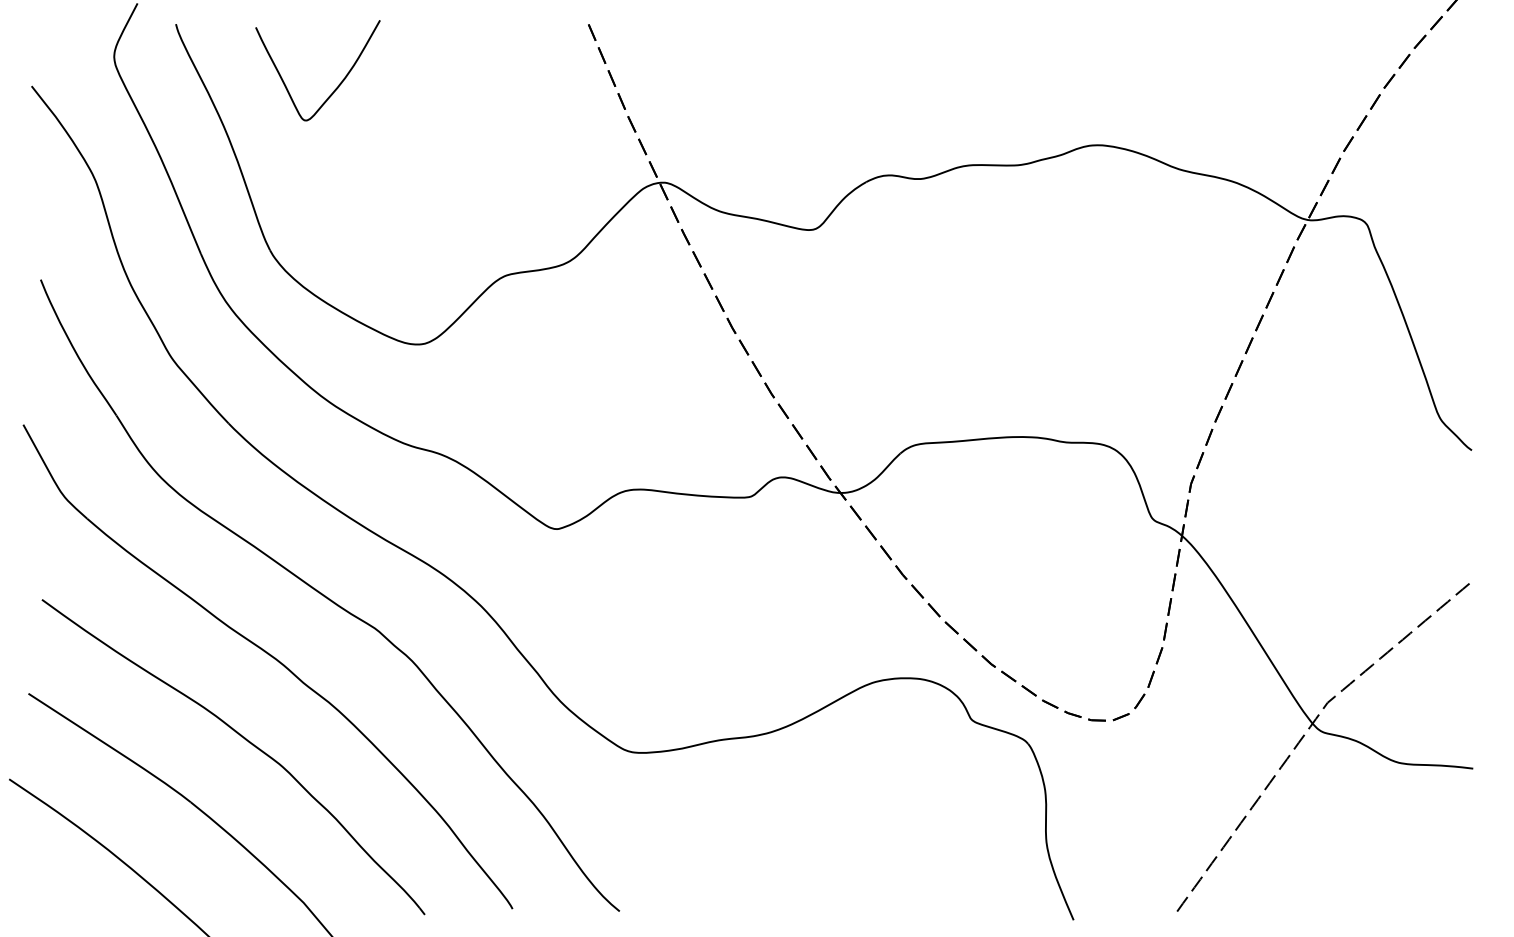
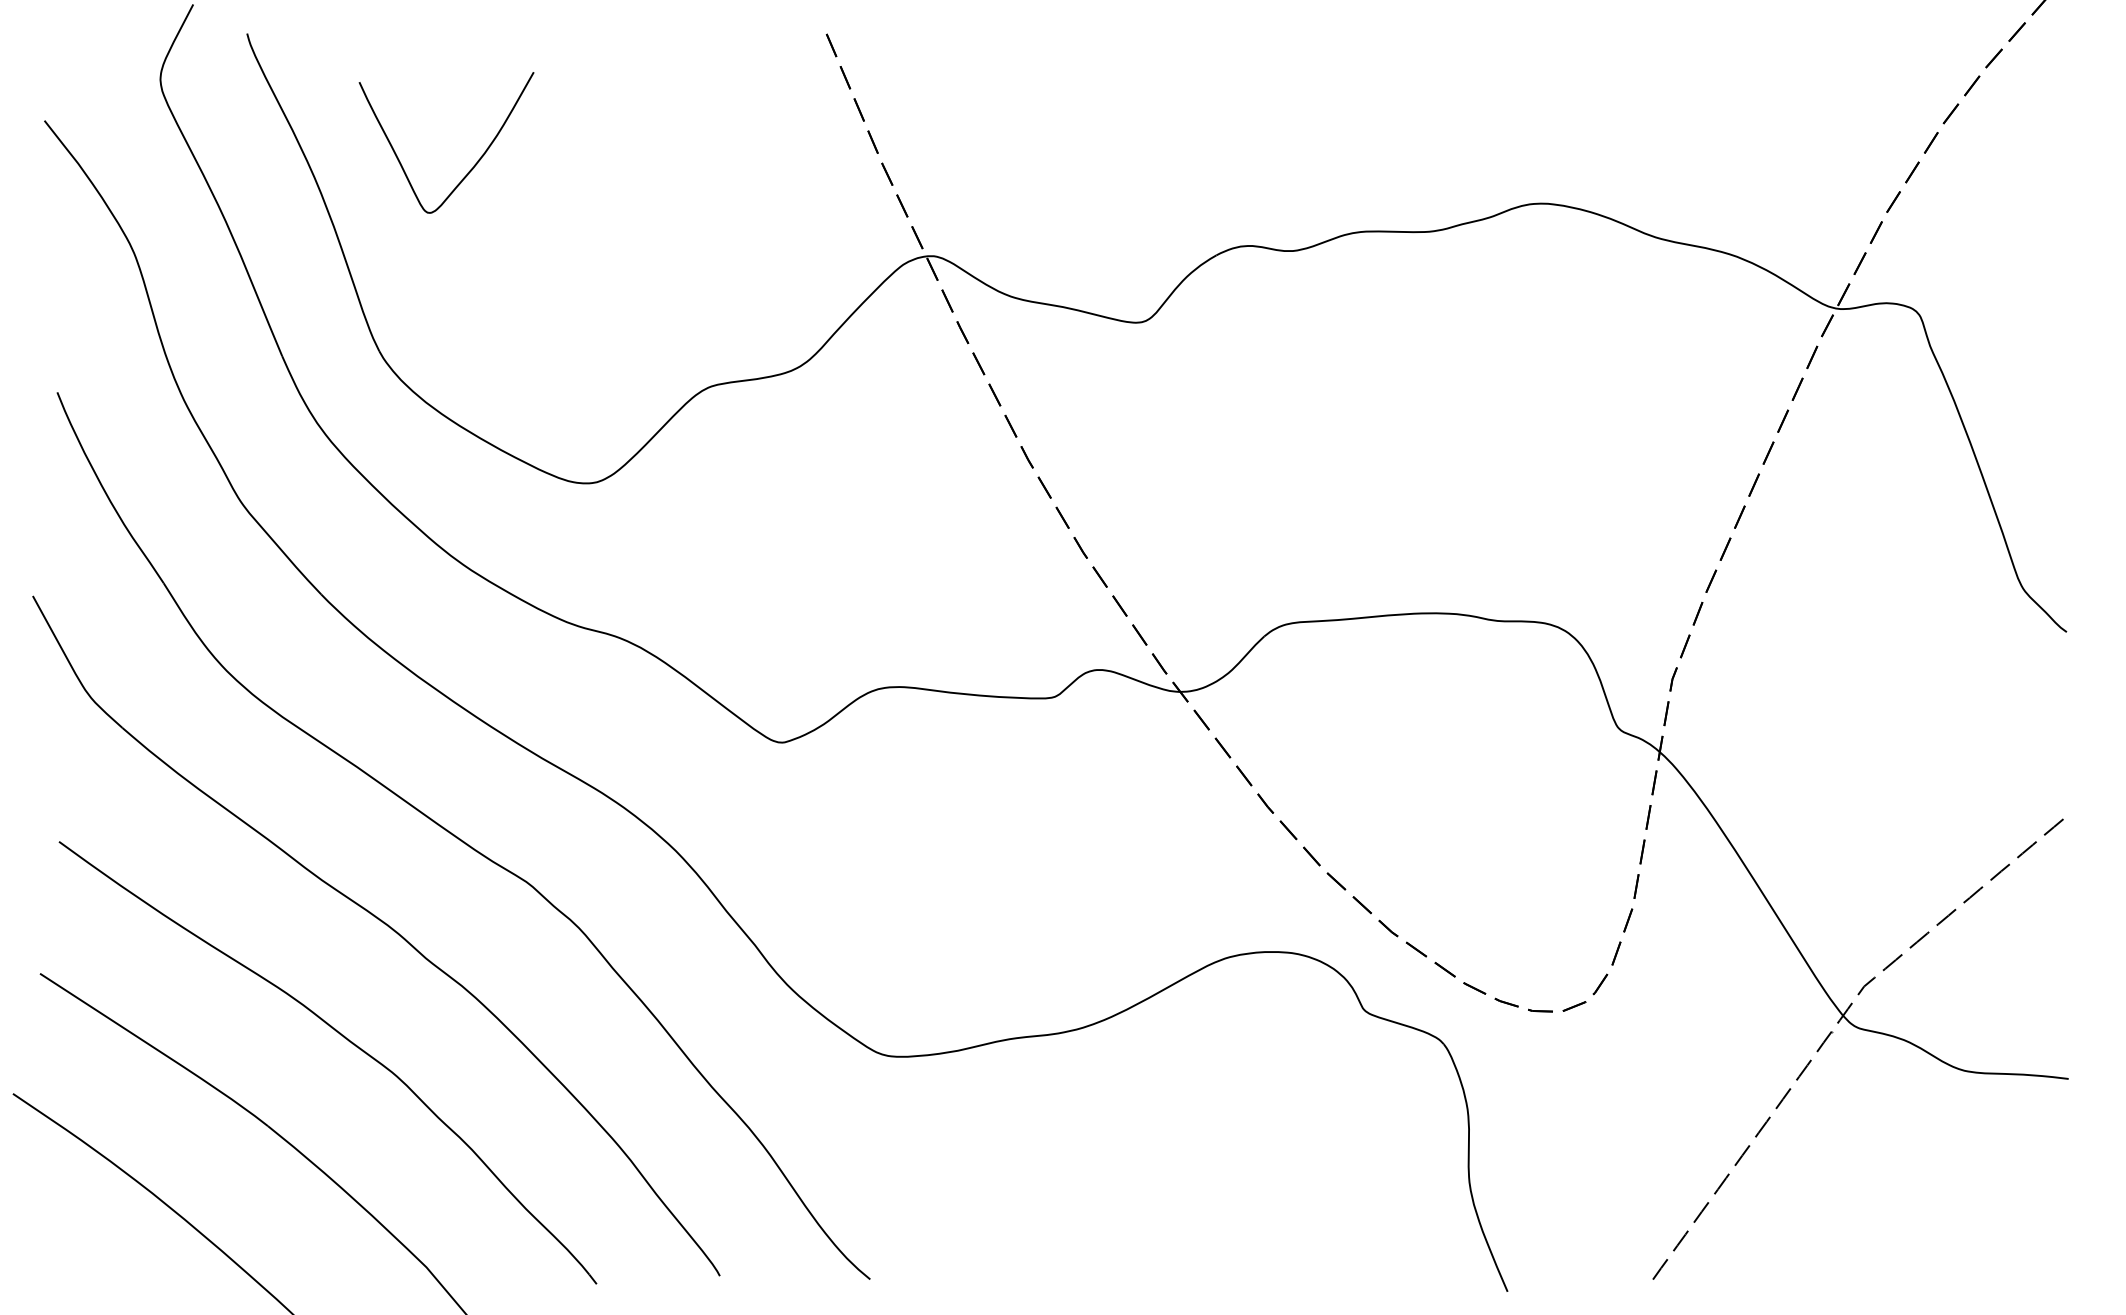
curve: (337, 86) -> (474, 164), moved

